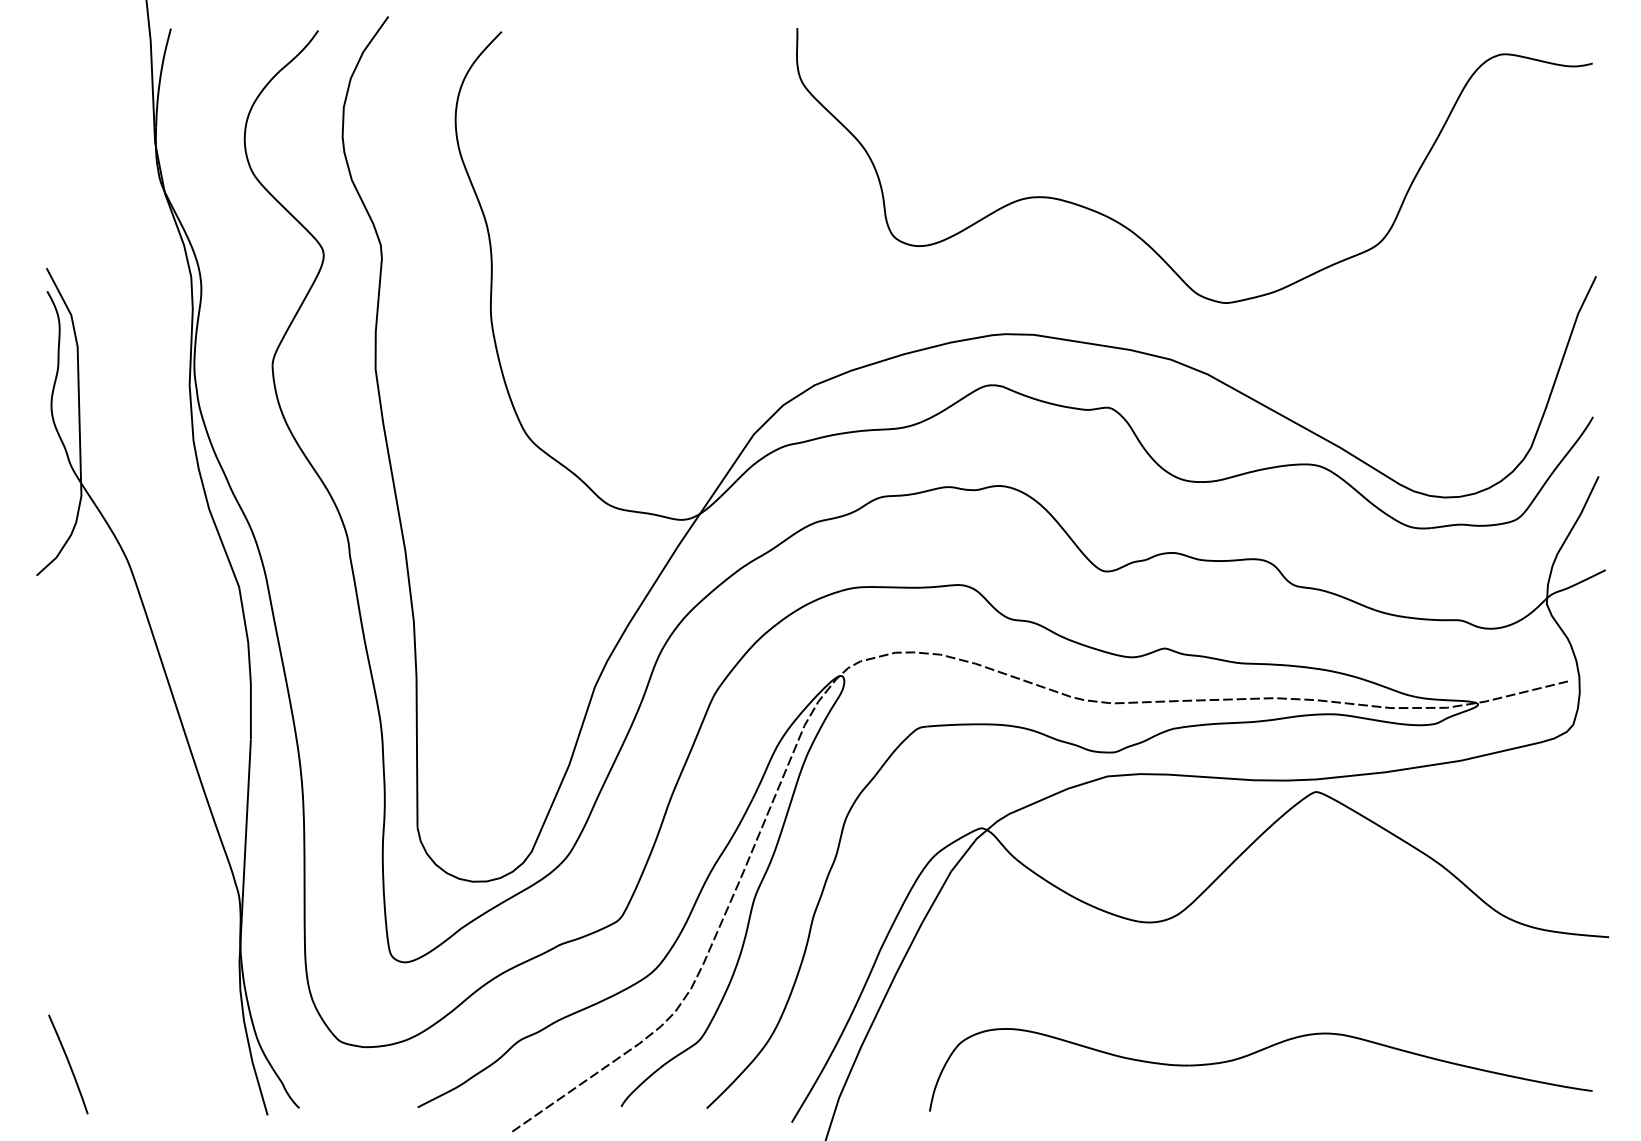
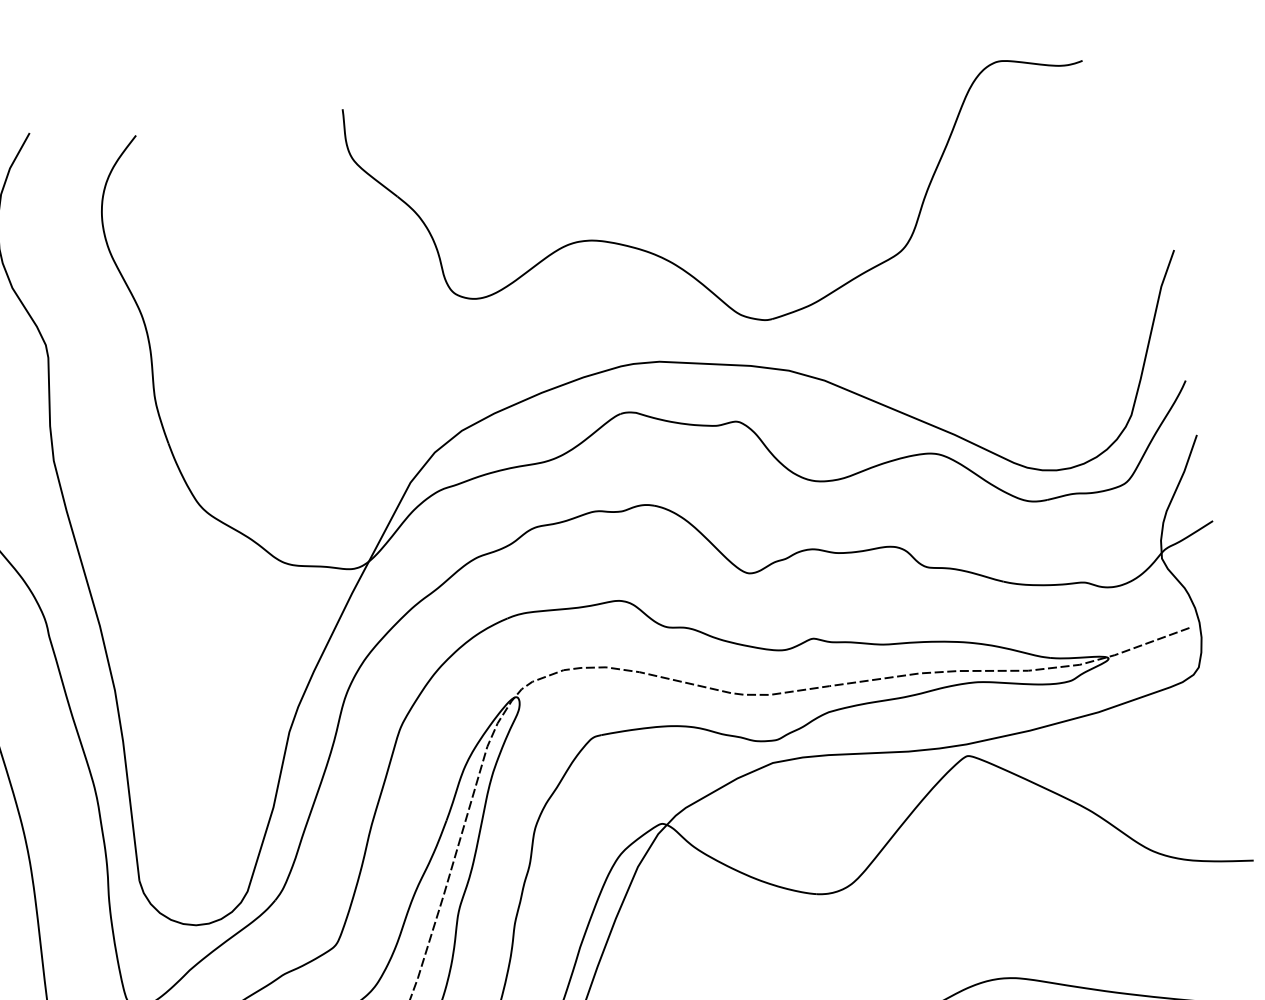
part: (1136, 233) -> (677, 264), moved

